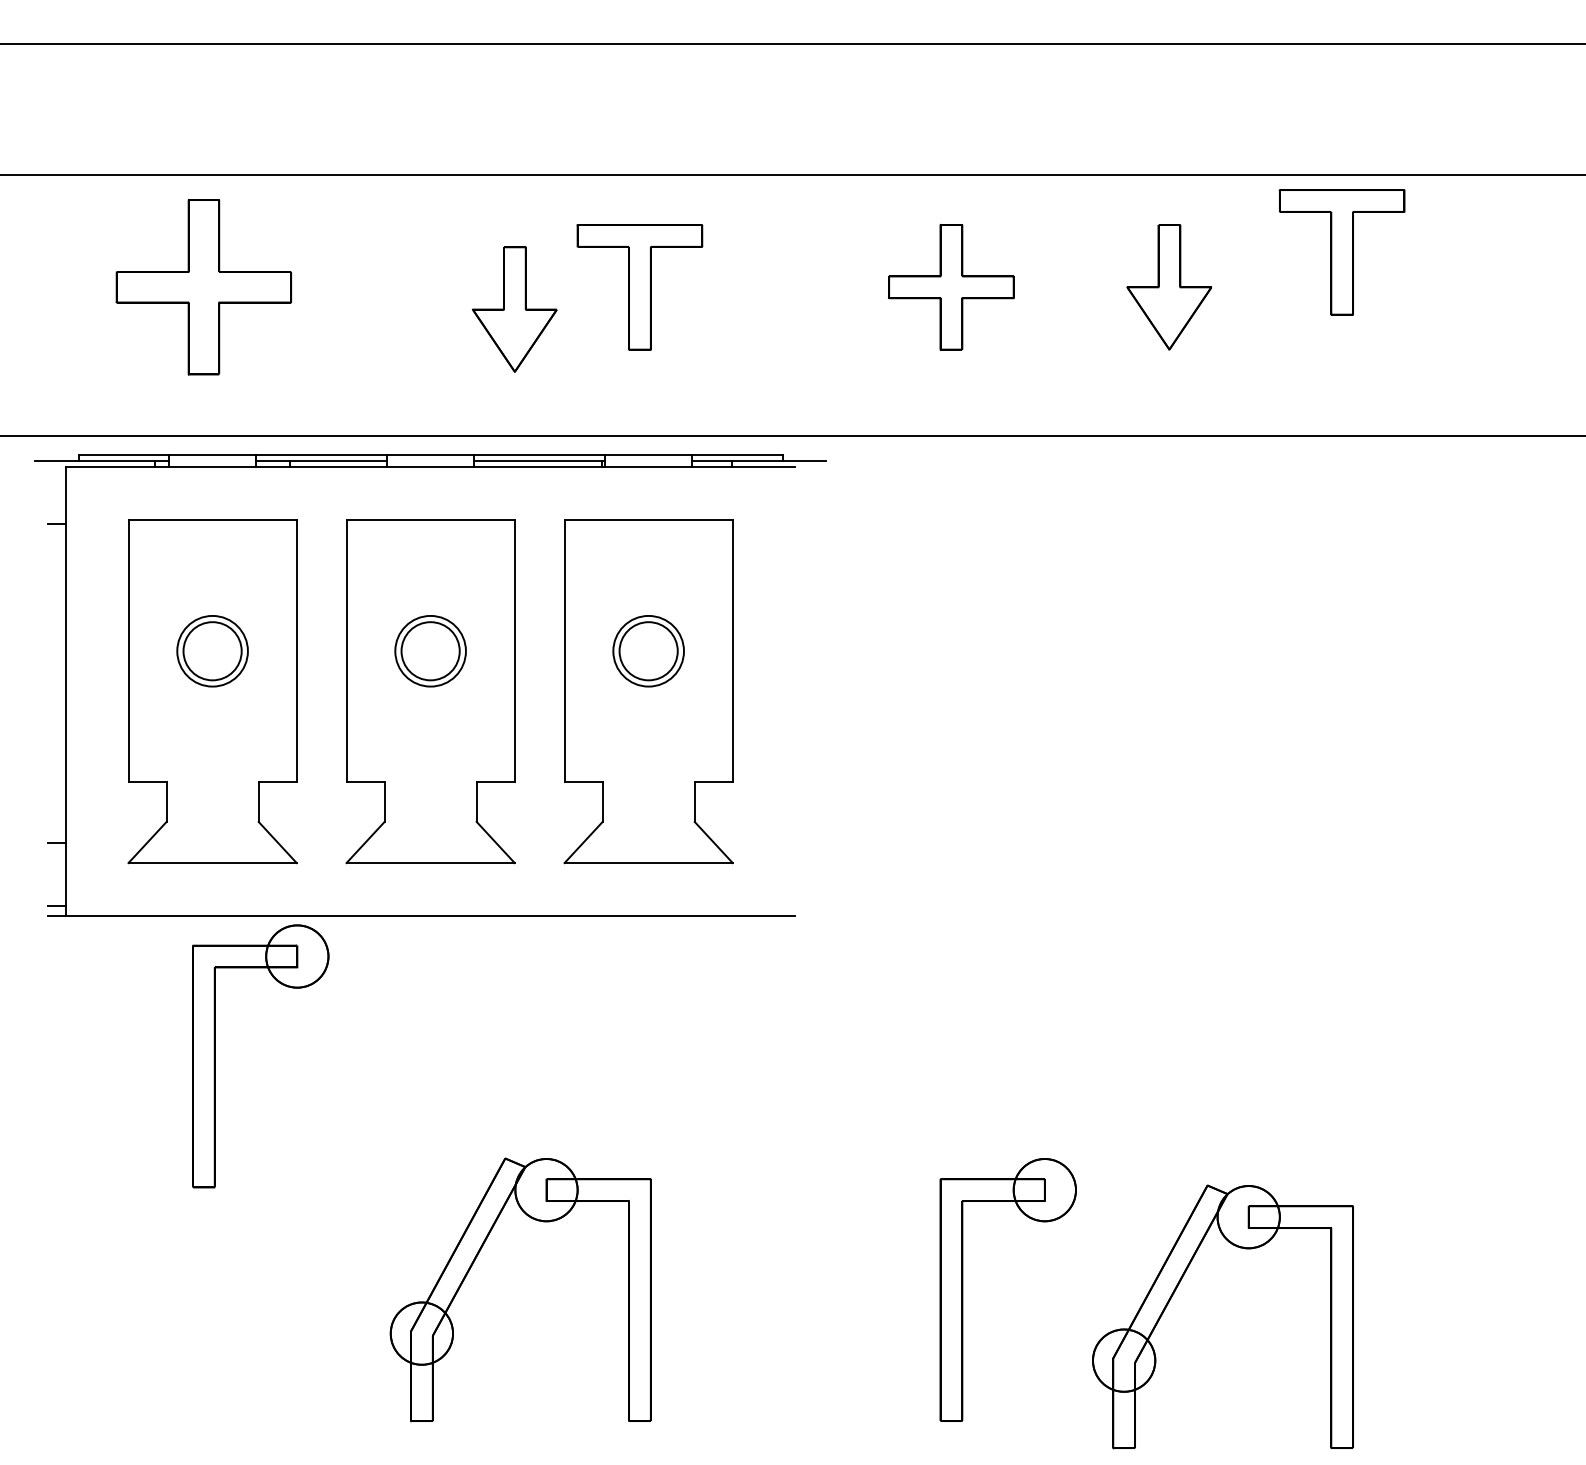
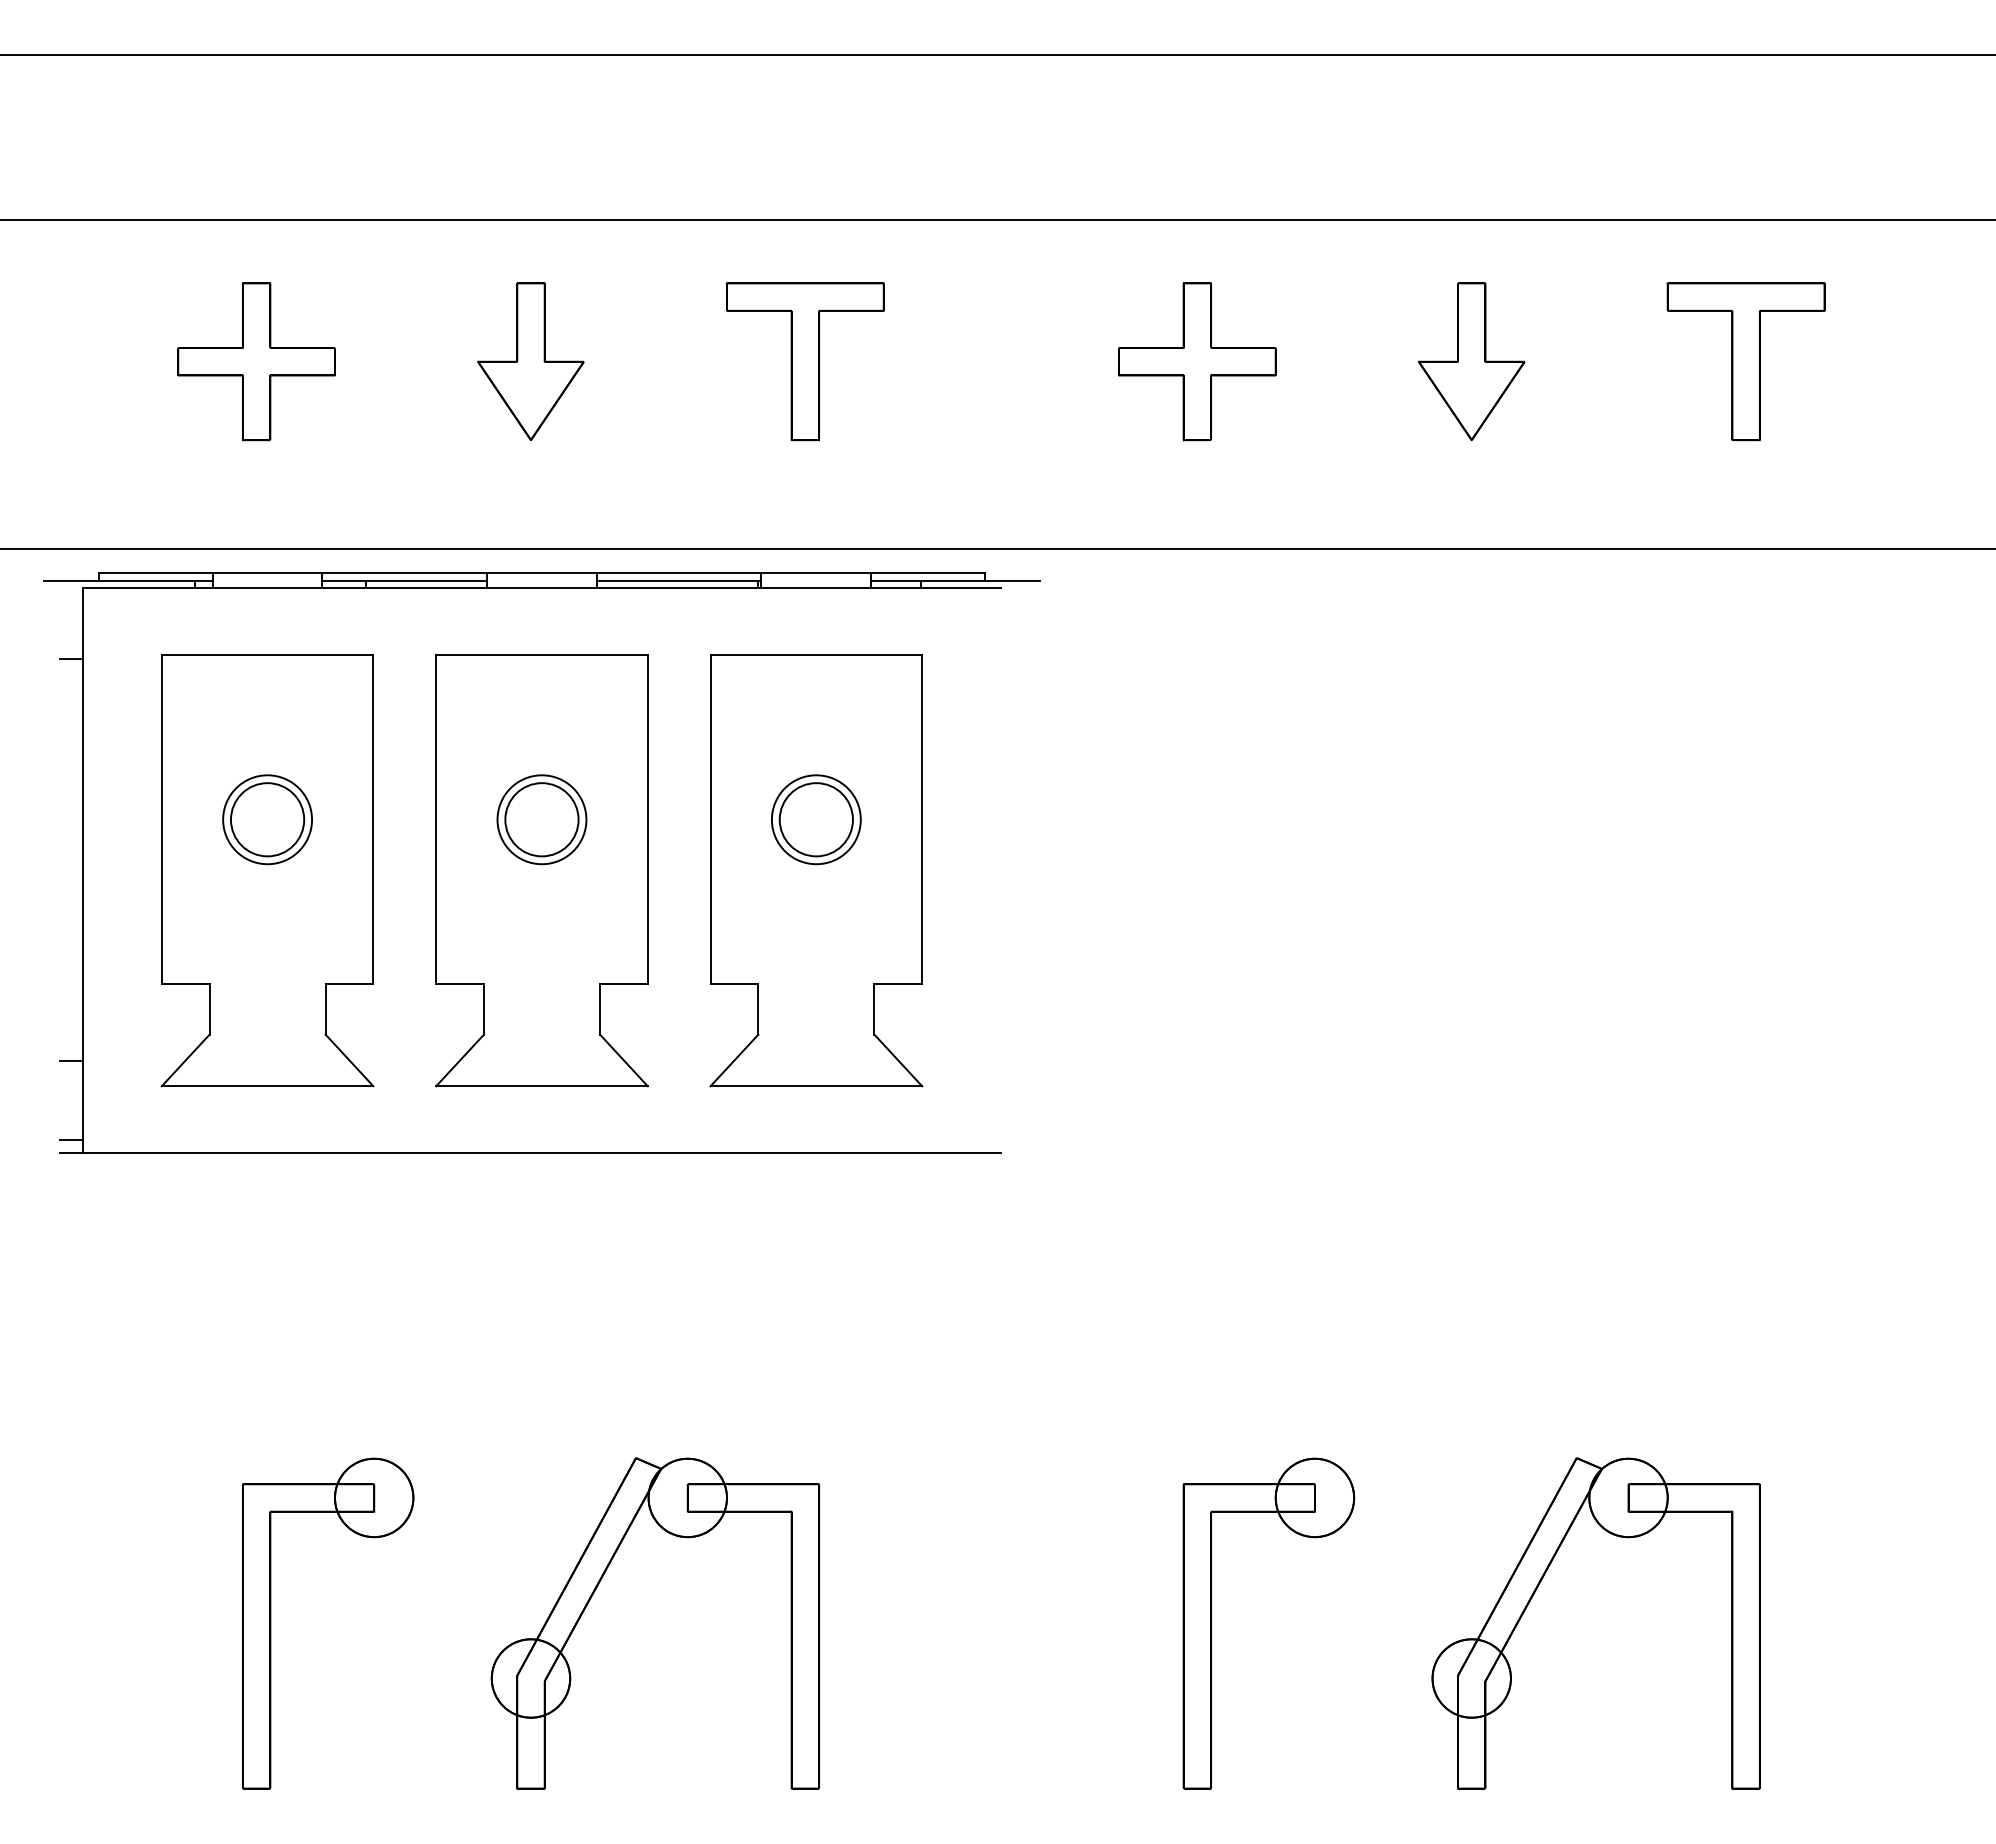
part: (1341, 252) -> (1745, 361), moved
part: (203, 287) -> (256, 361), size x0.71
part: (514, 309) -> (530, 361), moved
part: (215, 1056) -> (271, 1623), moved
part: (1177, 1288) -> (1538, 1587), moved

